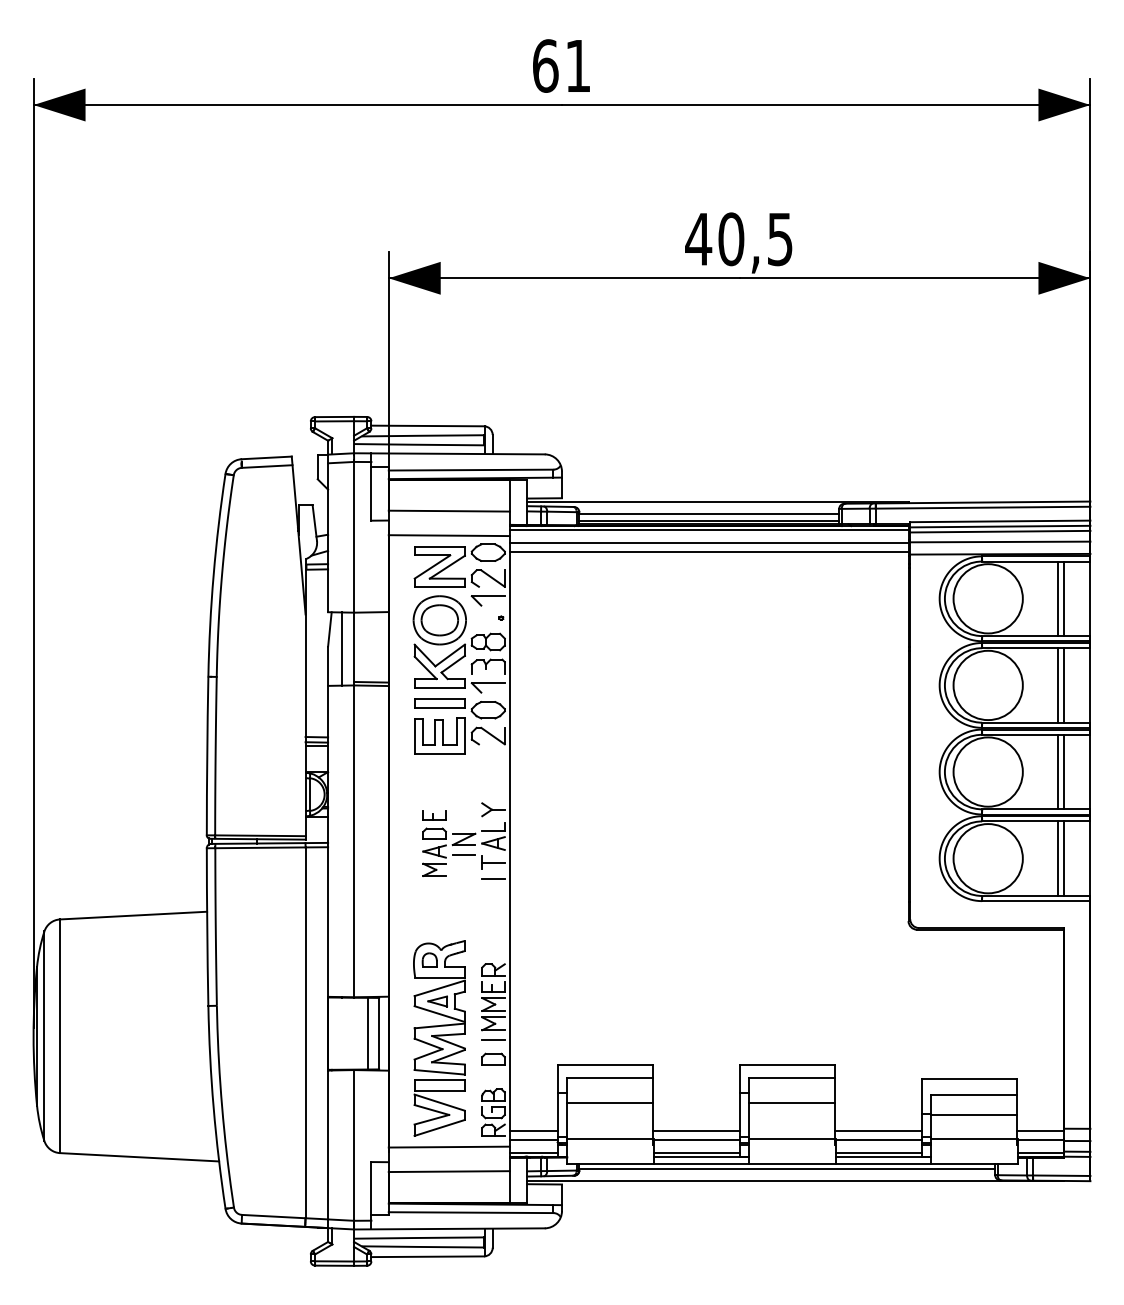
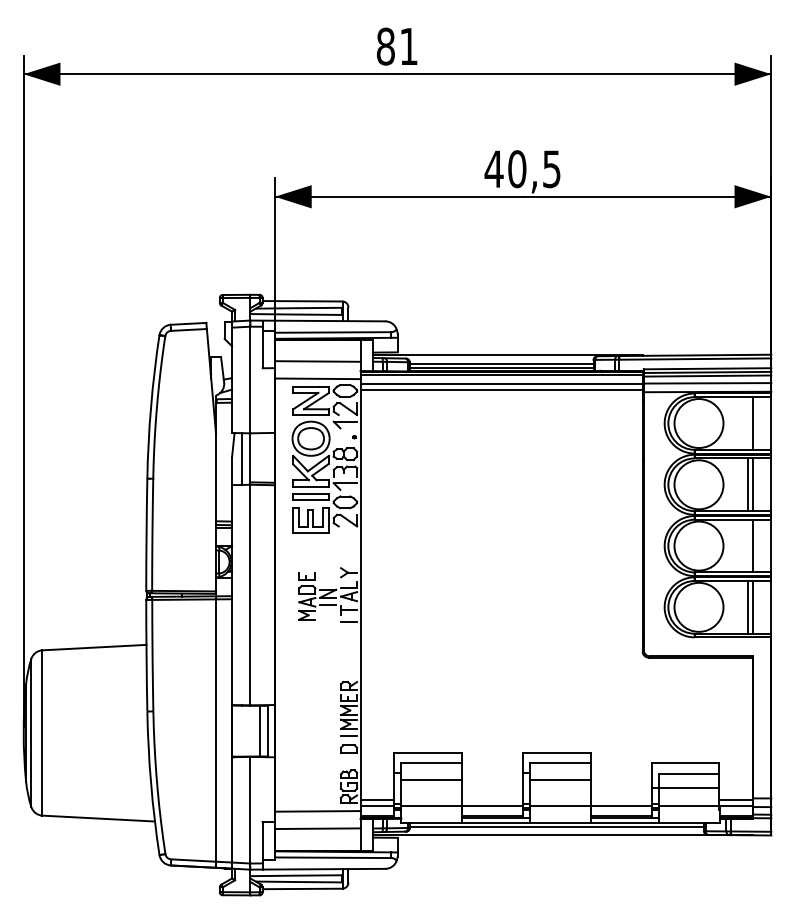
text: (545, 65) -> (385, 46), 61 -> 81
line: (1057, 598) -> (748, 423), removed
line: (1057, 771) -> (748, 545), removed
part: (439, 1038) -> (310, 734), removed
line: (695, 1130) -> (491, 799), removed
line: (877, 1130) -> (620, 799), removed

